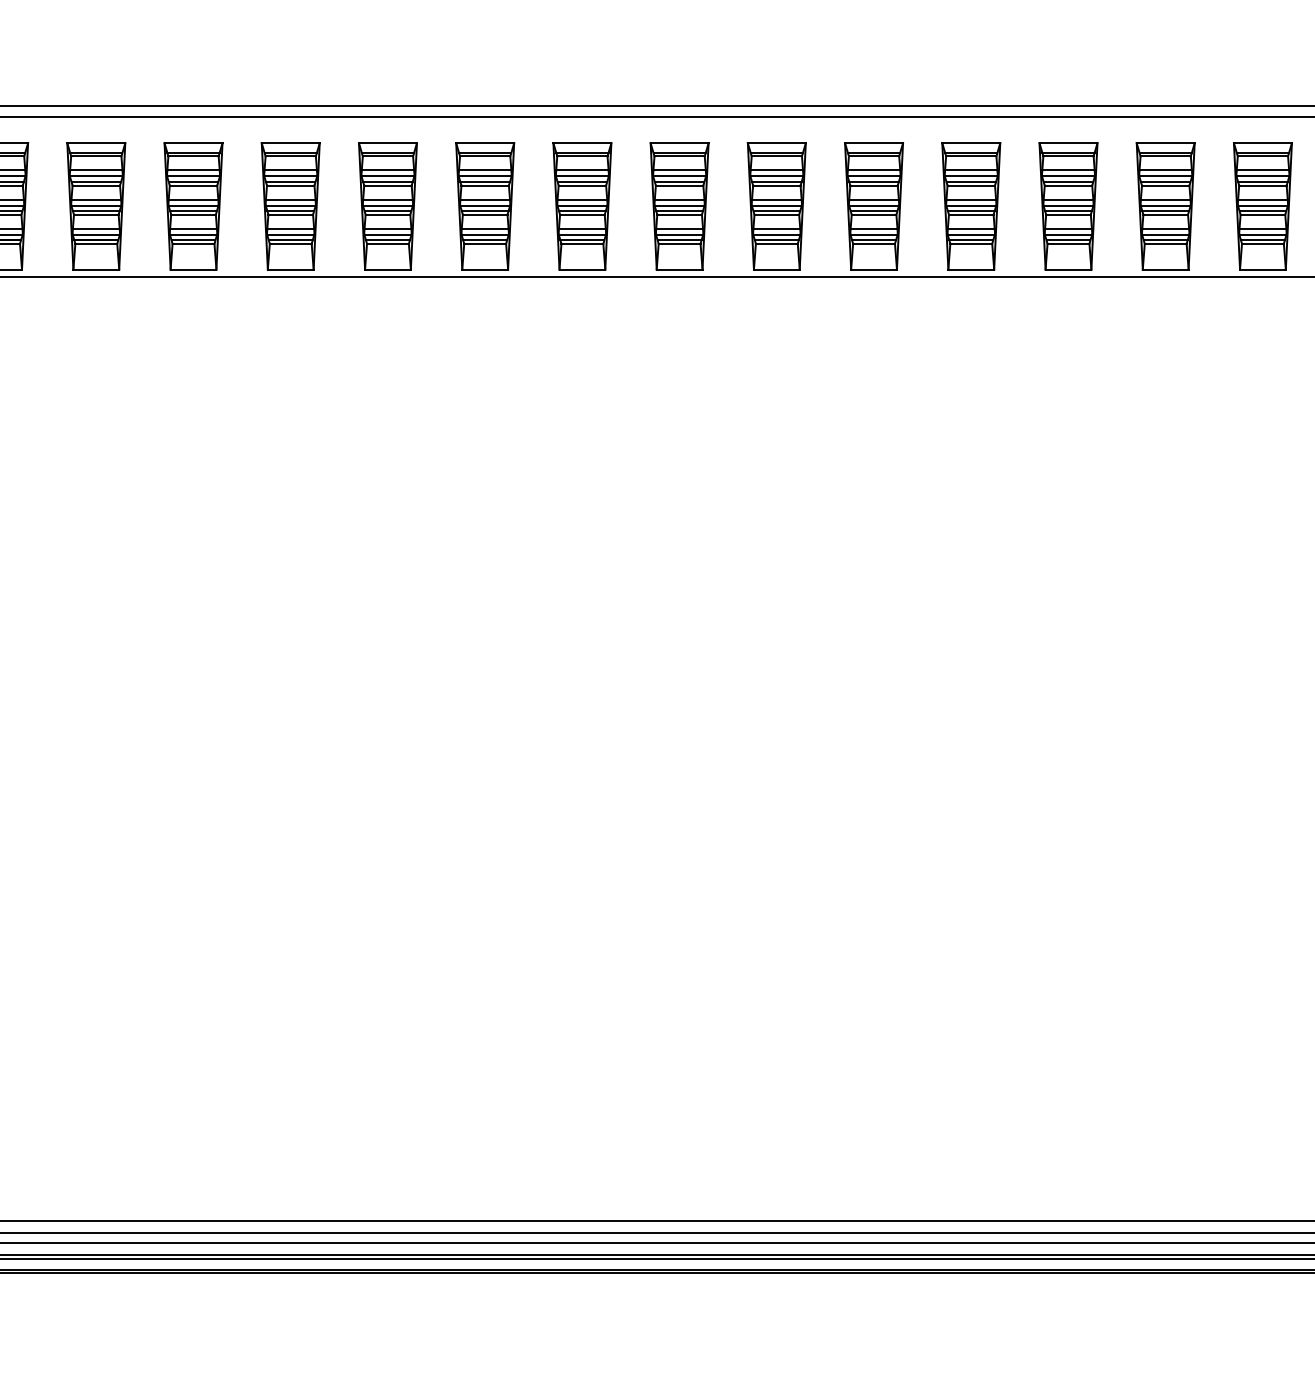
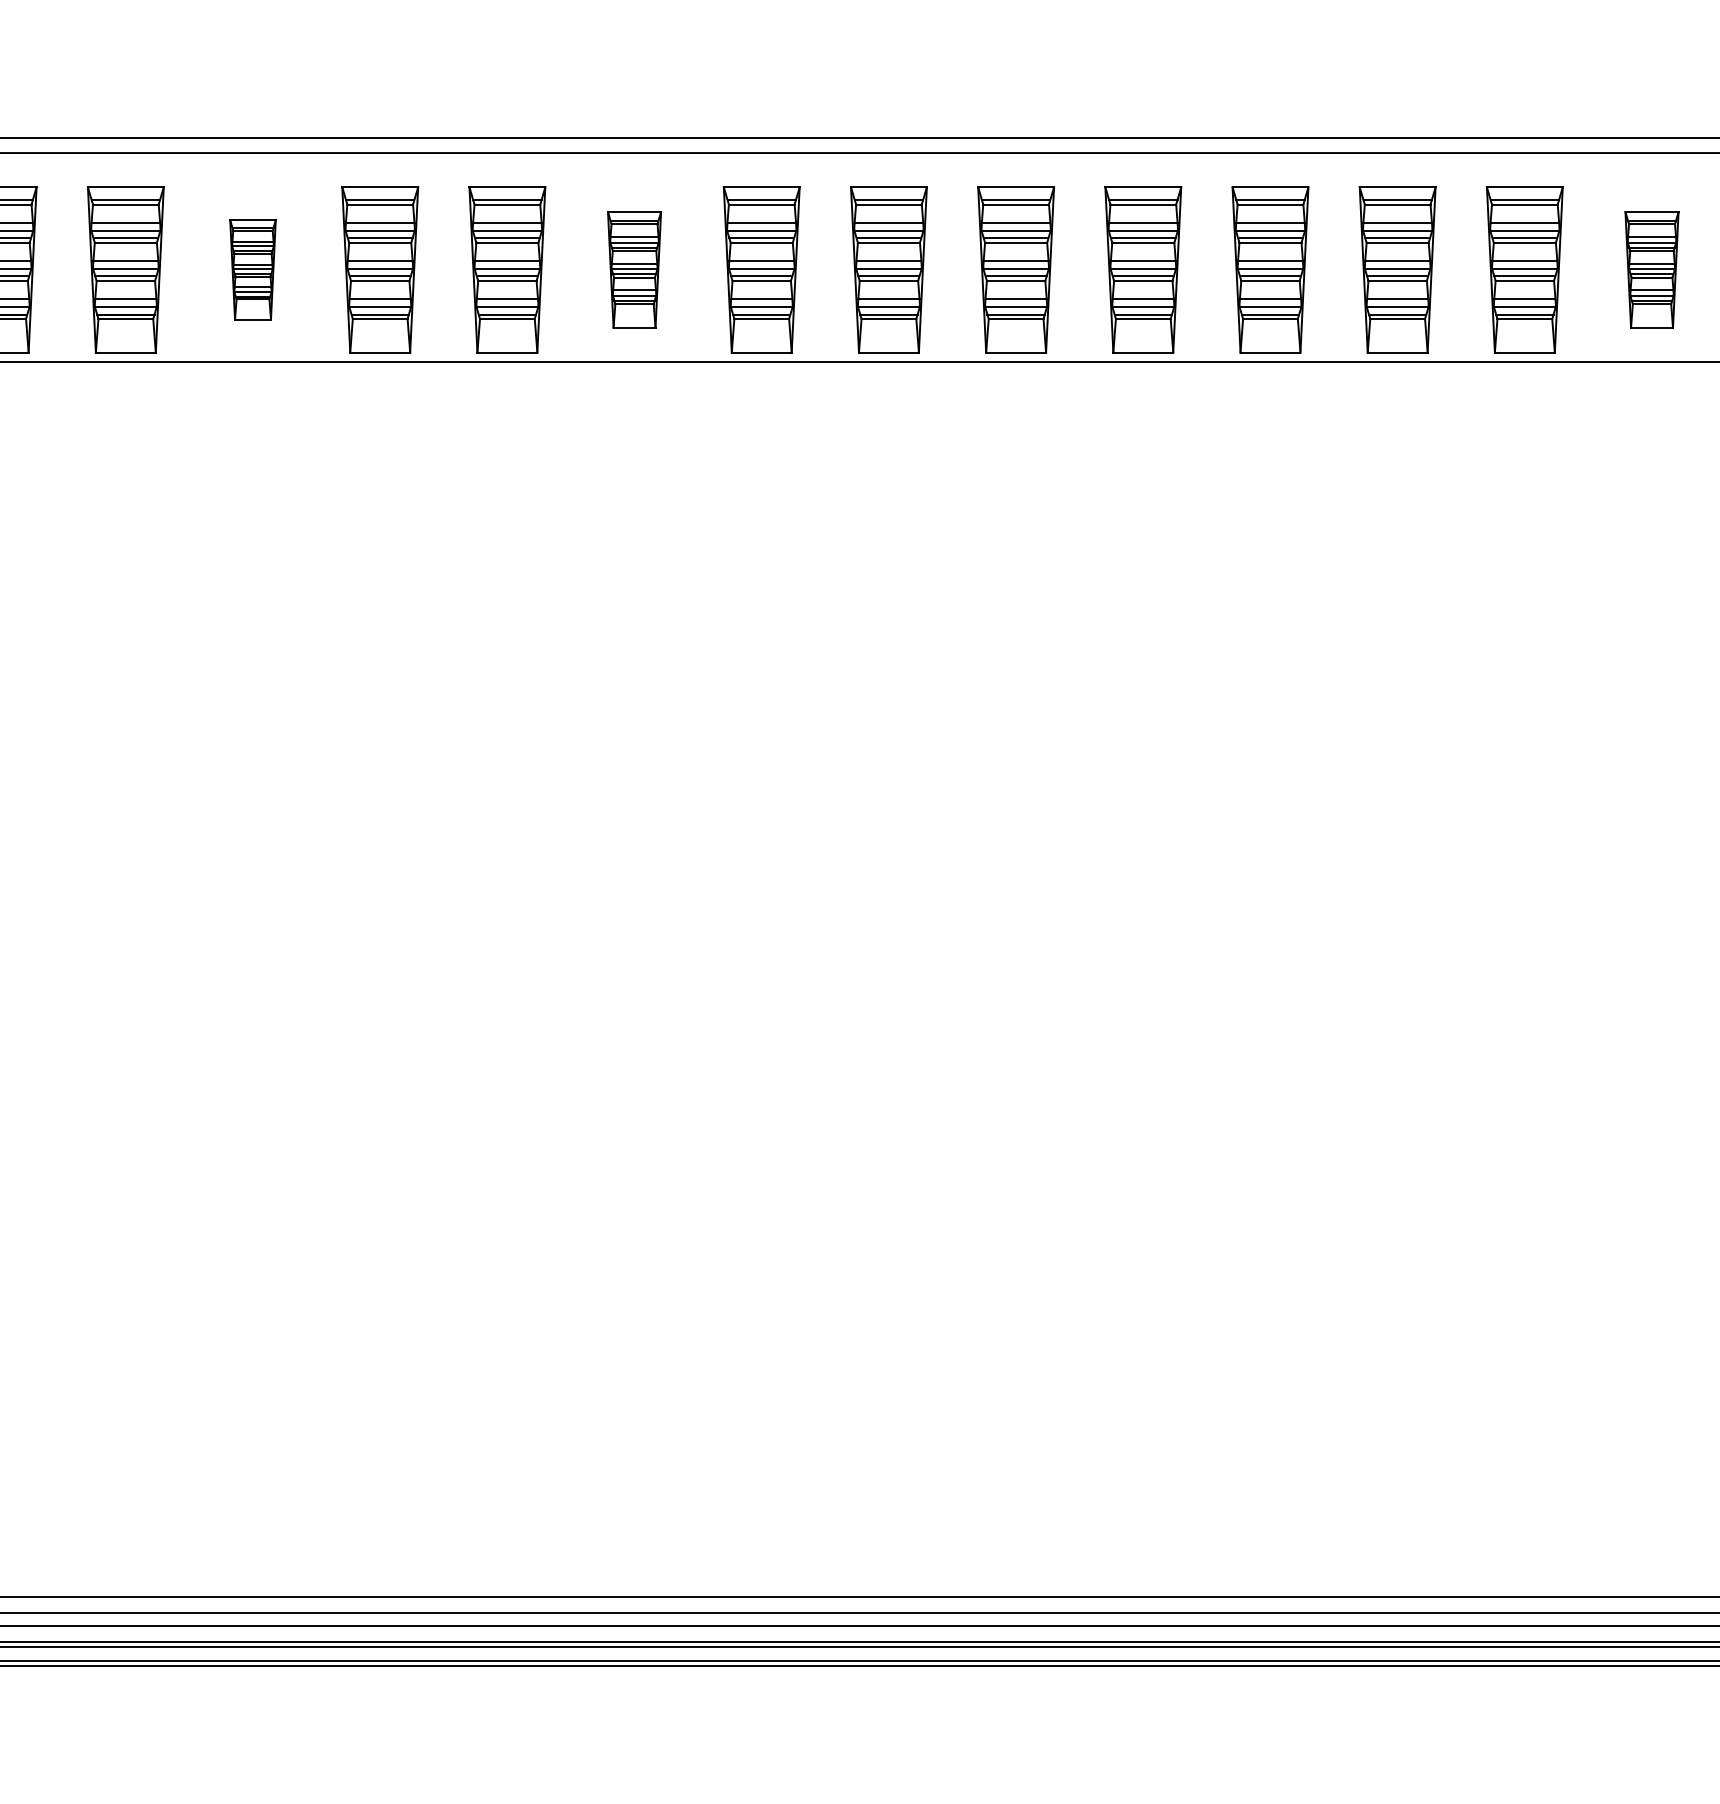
part: (193, 206) -> (252, 269), size x0.6
part: (485, 206) -> (634, 269), size x0.7
part: (1262, 206) -> (1651, 269), size x0.7

